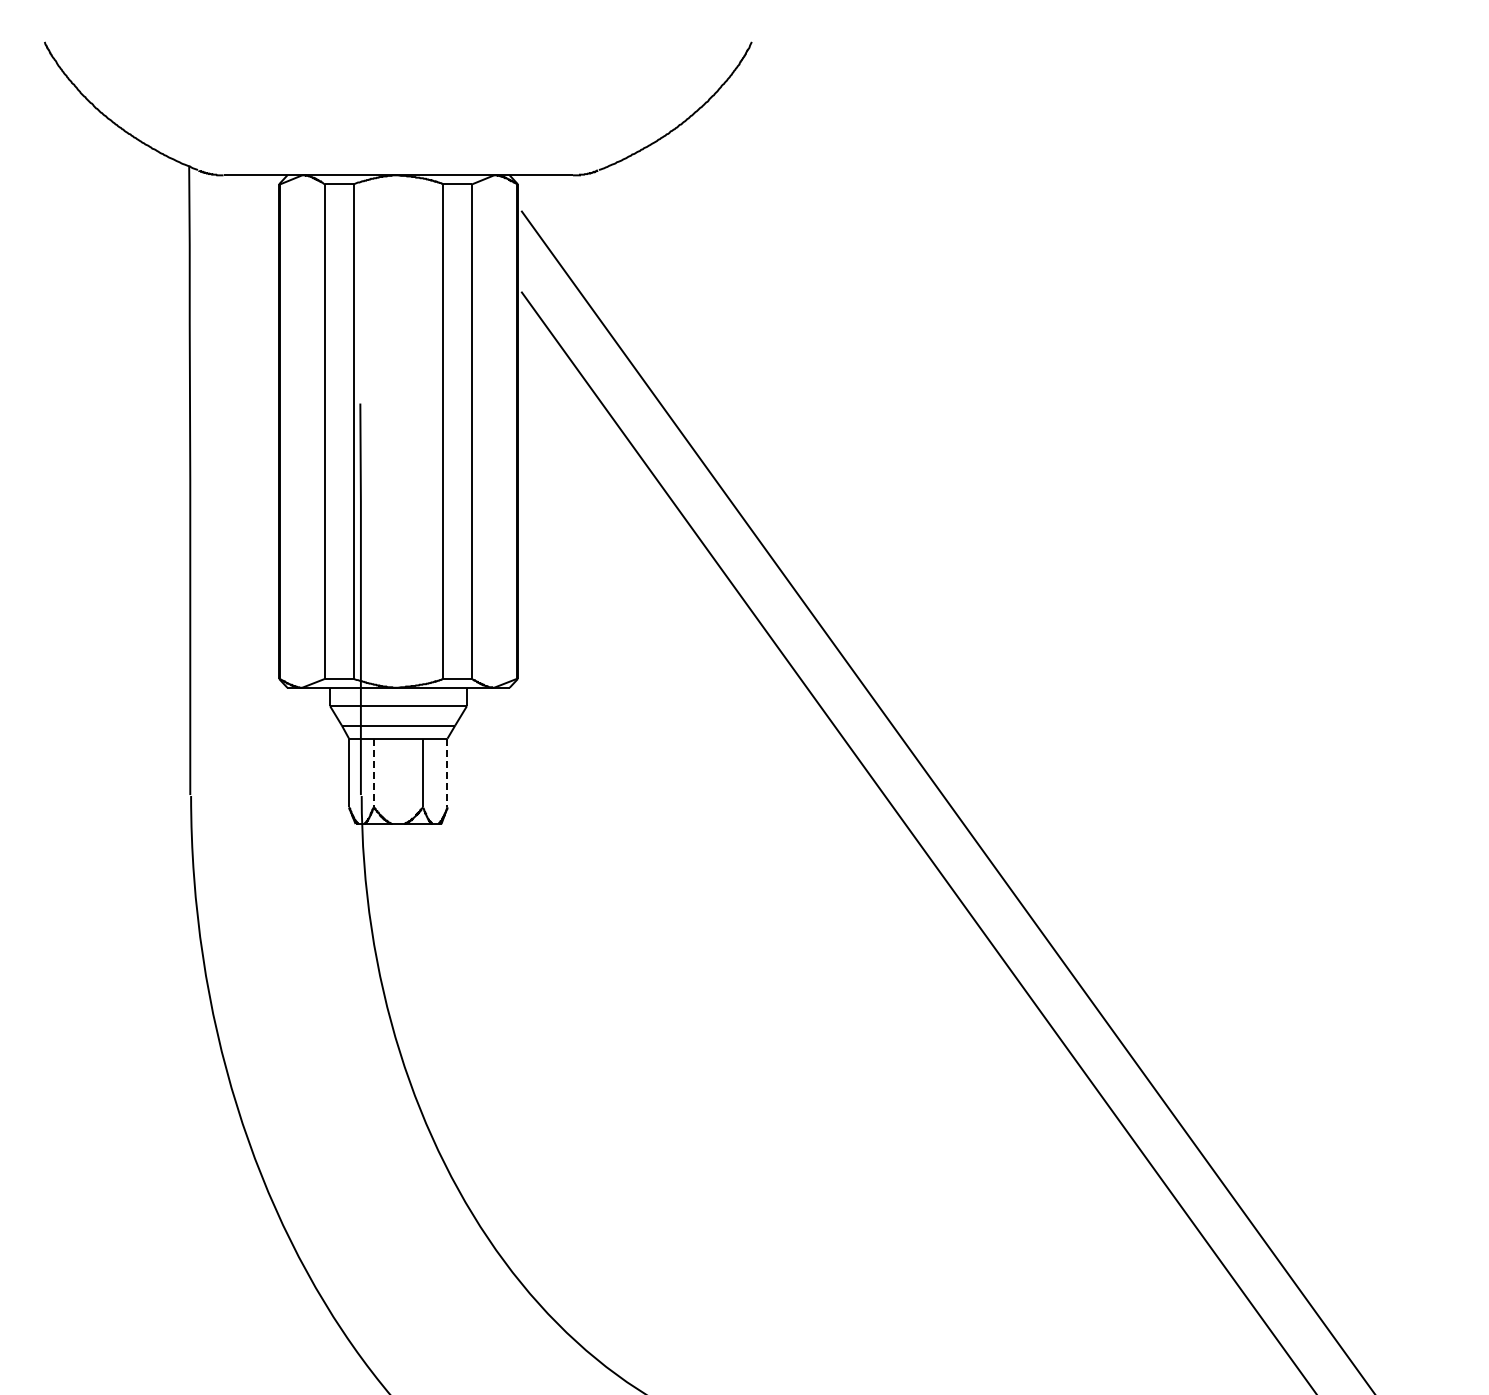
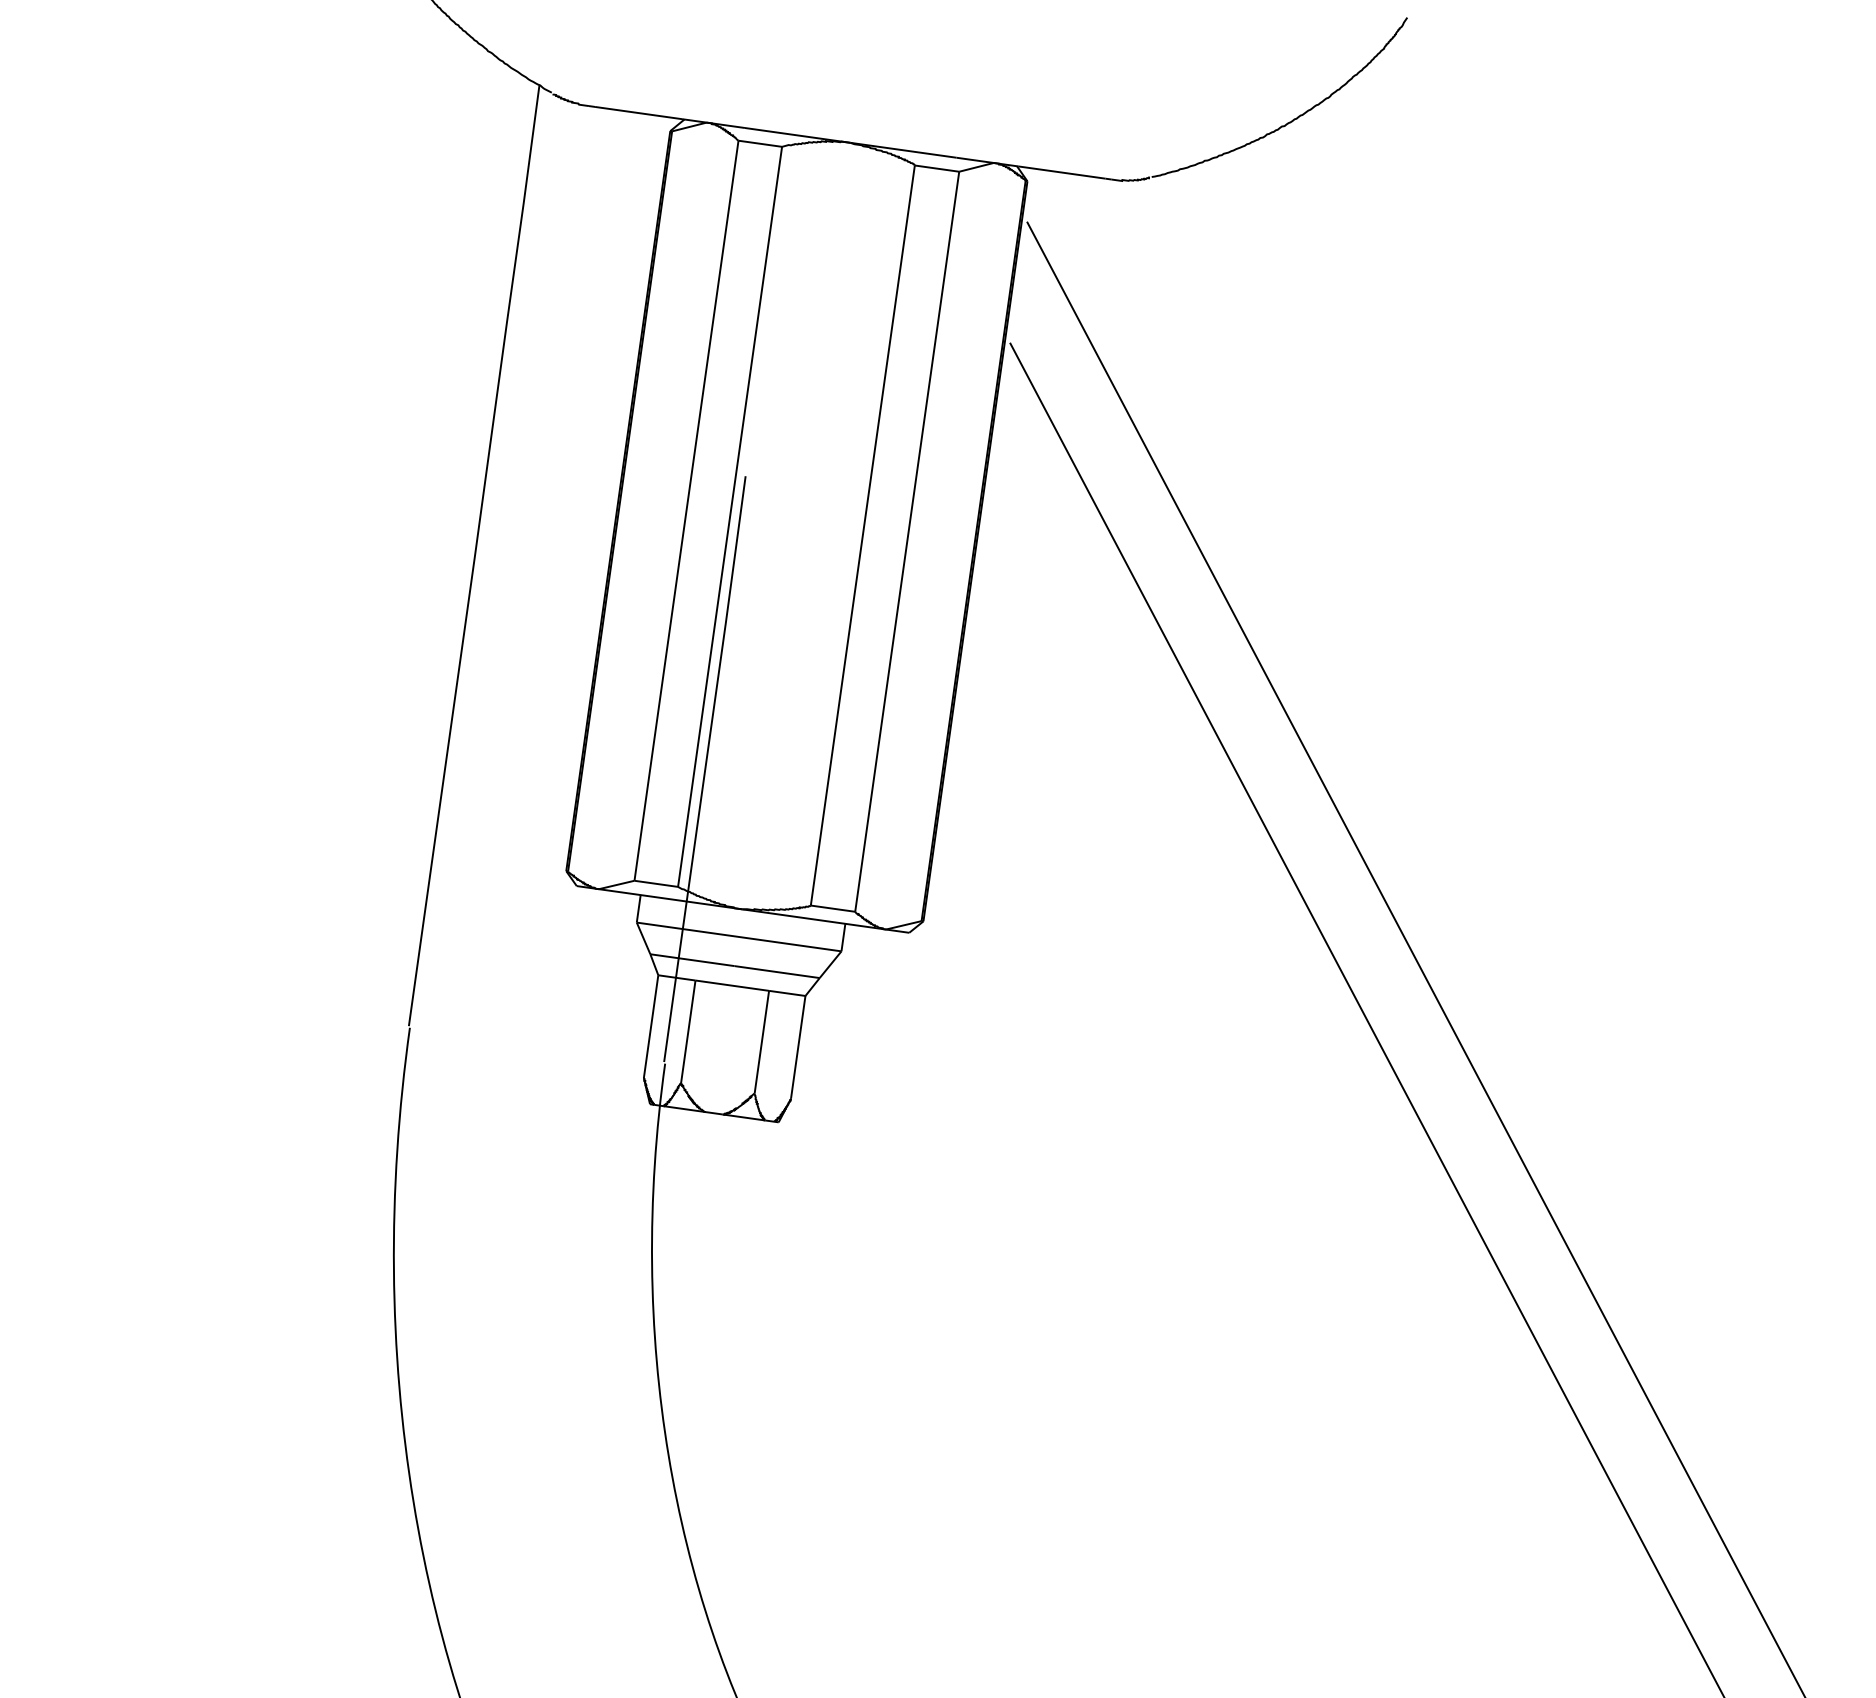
line: (373, 773) -> (687, 1032), dashed -> solid
line: (447, 773) -> (798, 1047), dashed -> solid

